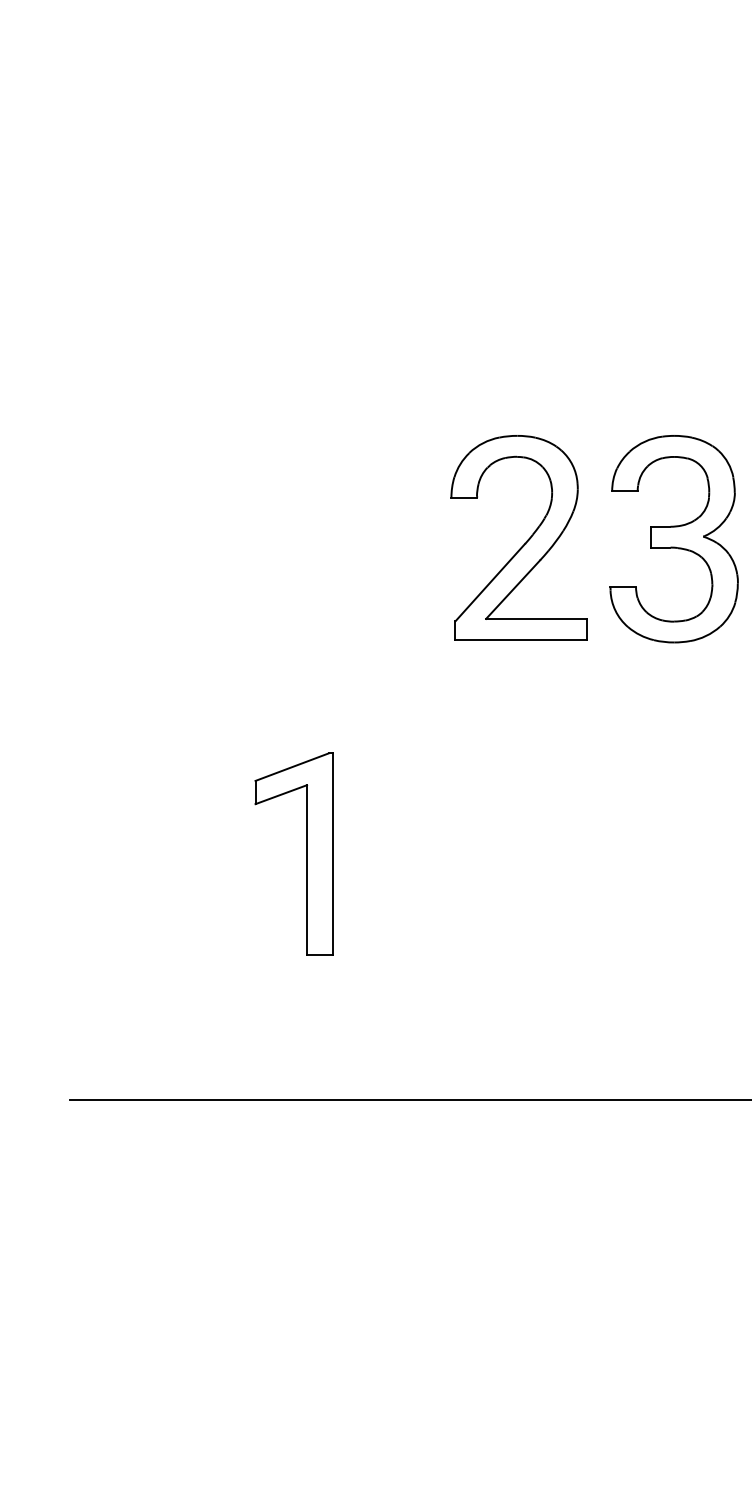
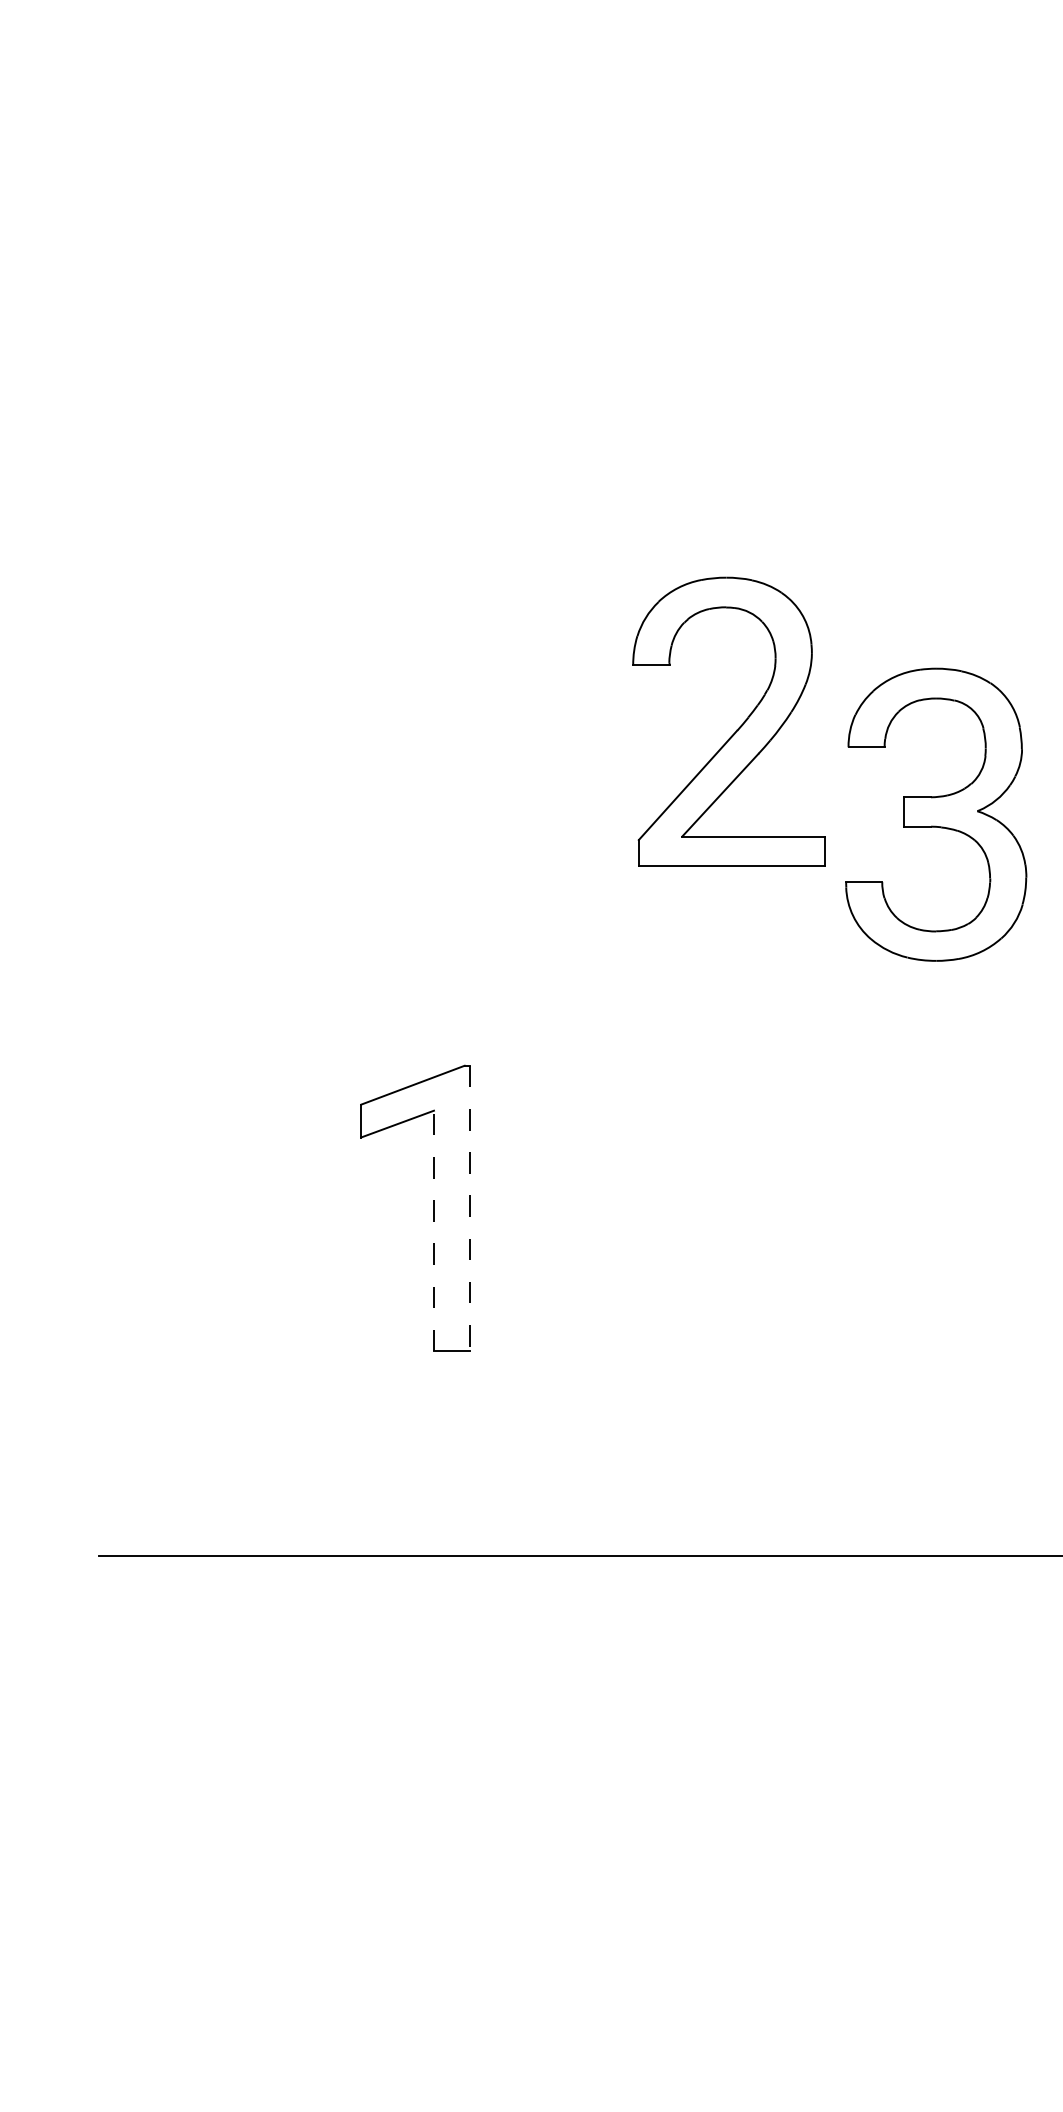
part: (674, 538) -> (936, 814), moved
part: (524, 543) -> (736, 729), moved
line: (332, 854) -> (470, 1208), solid -> dashed
line: (306, 869) -> (433, 1230), solid -> dashed

